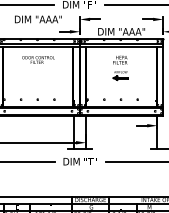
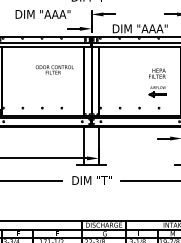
text: (38, 59) -> (54, 69), moved
part: (120, 68) -> (157, 83), moved

